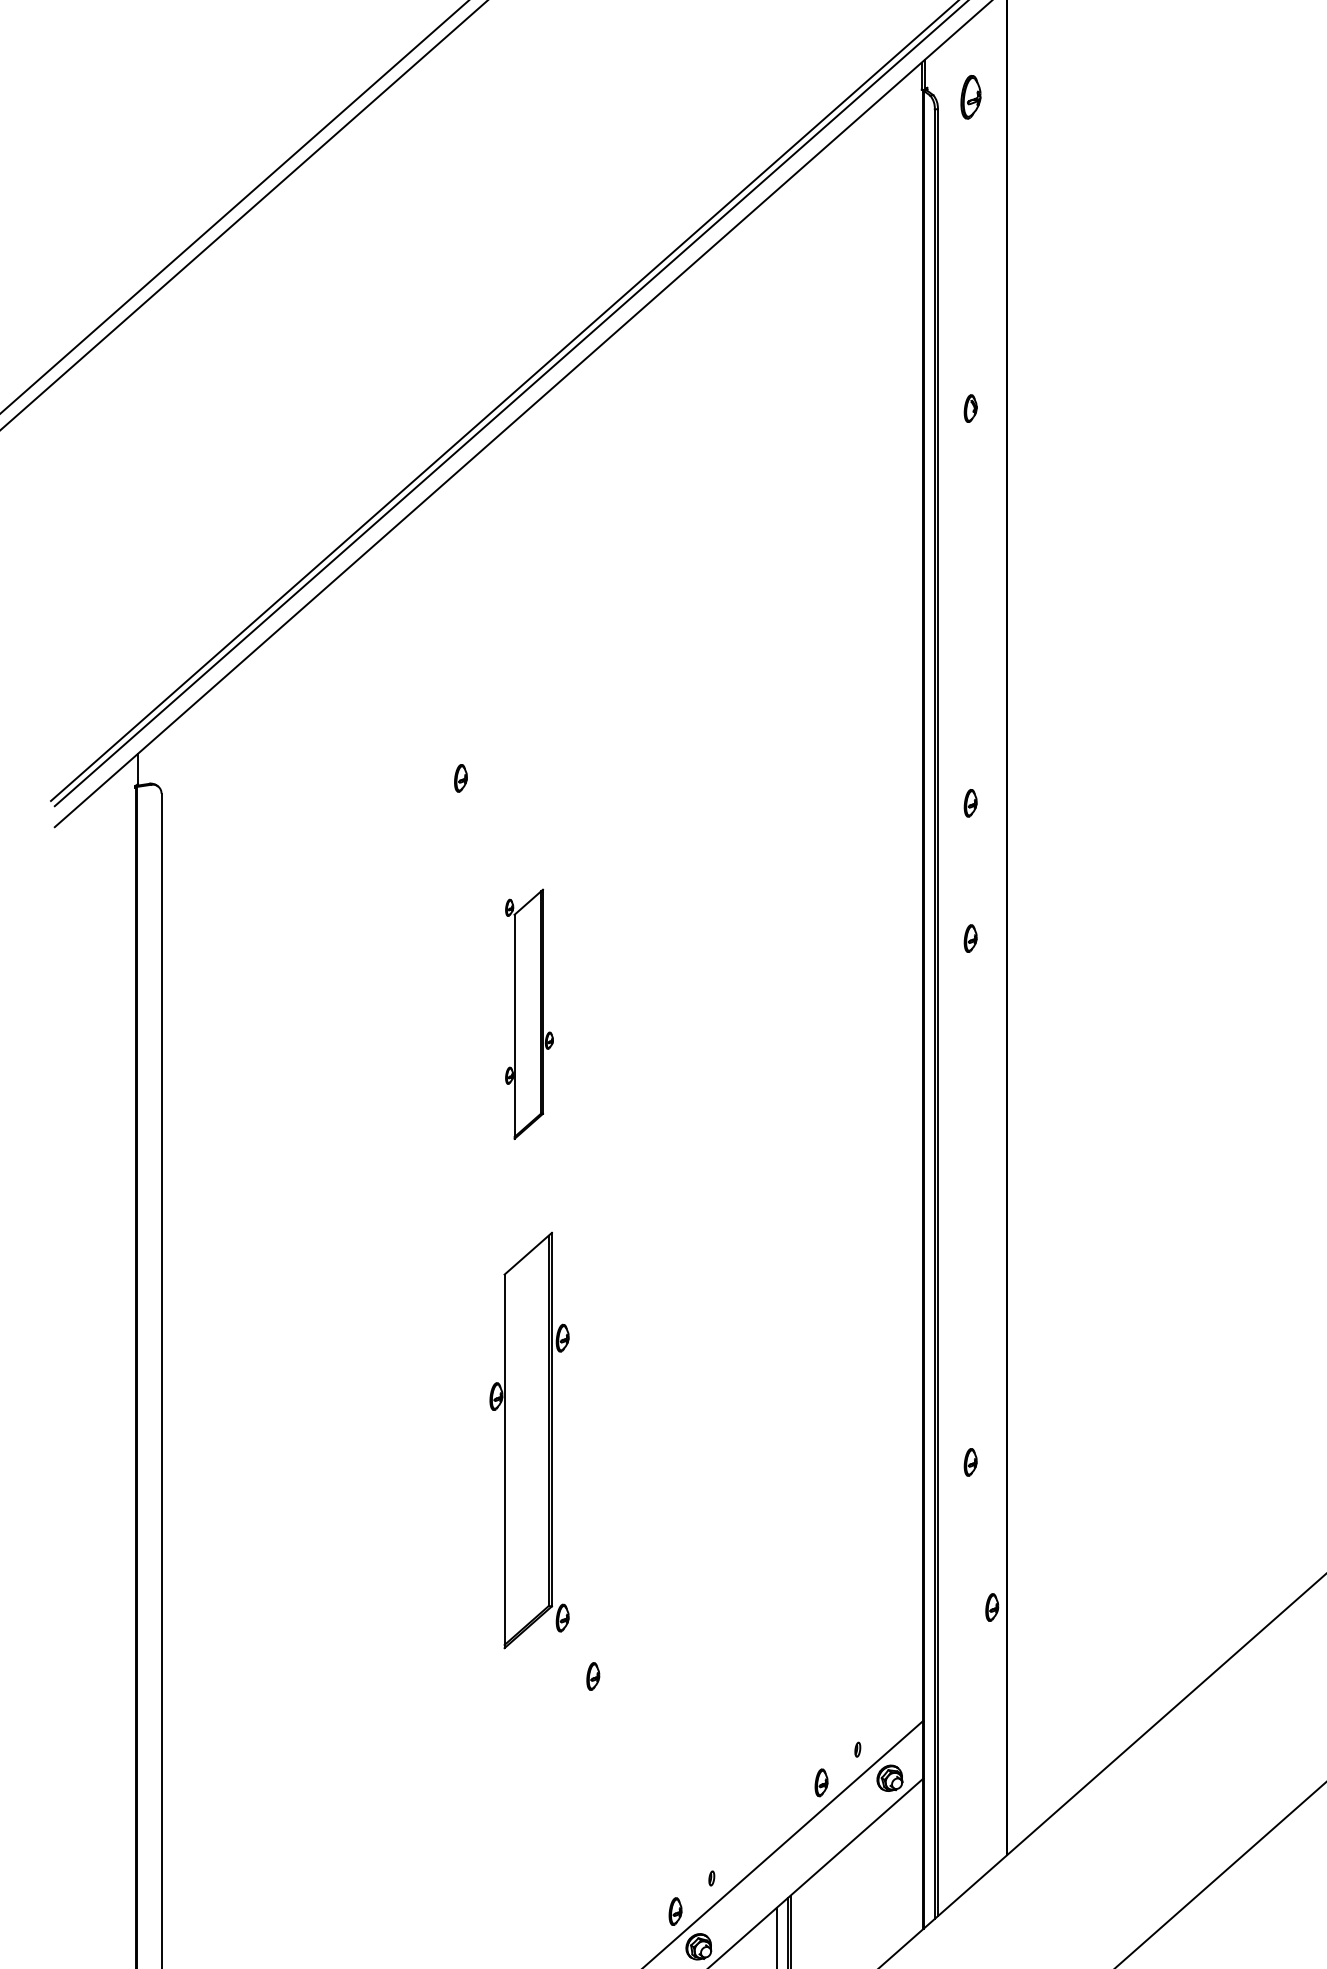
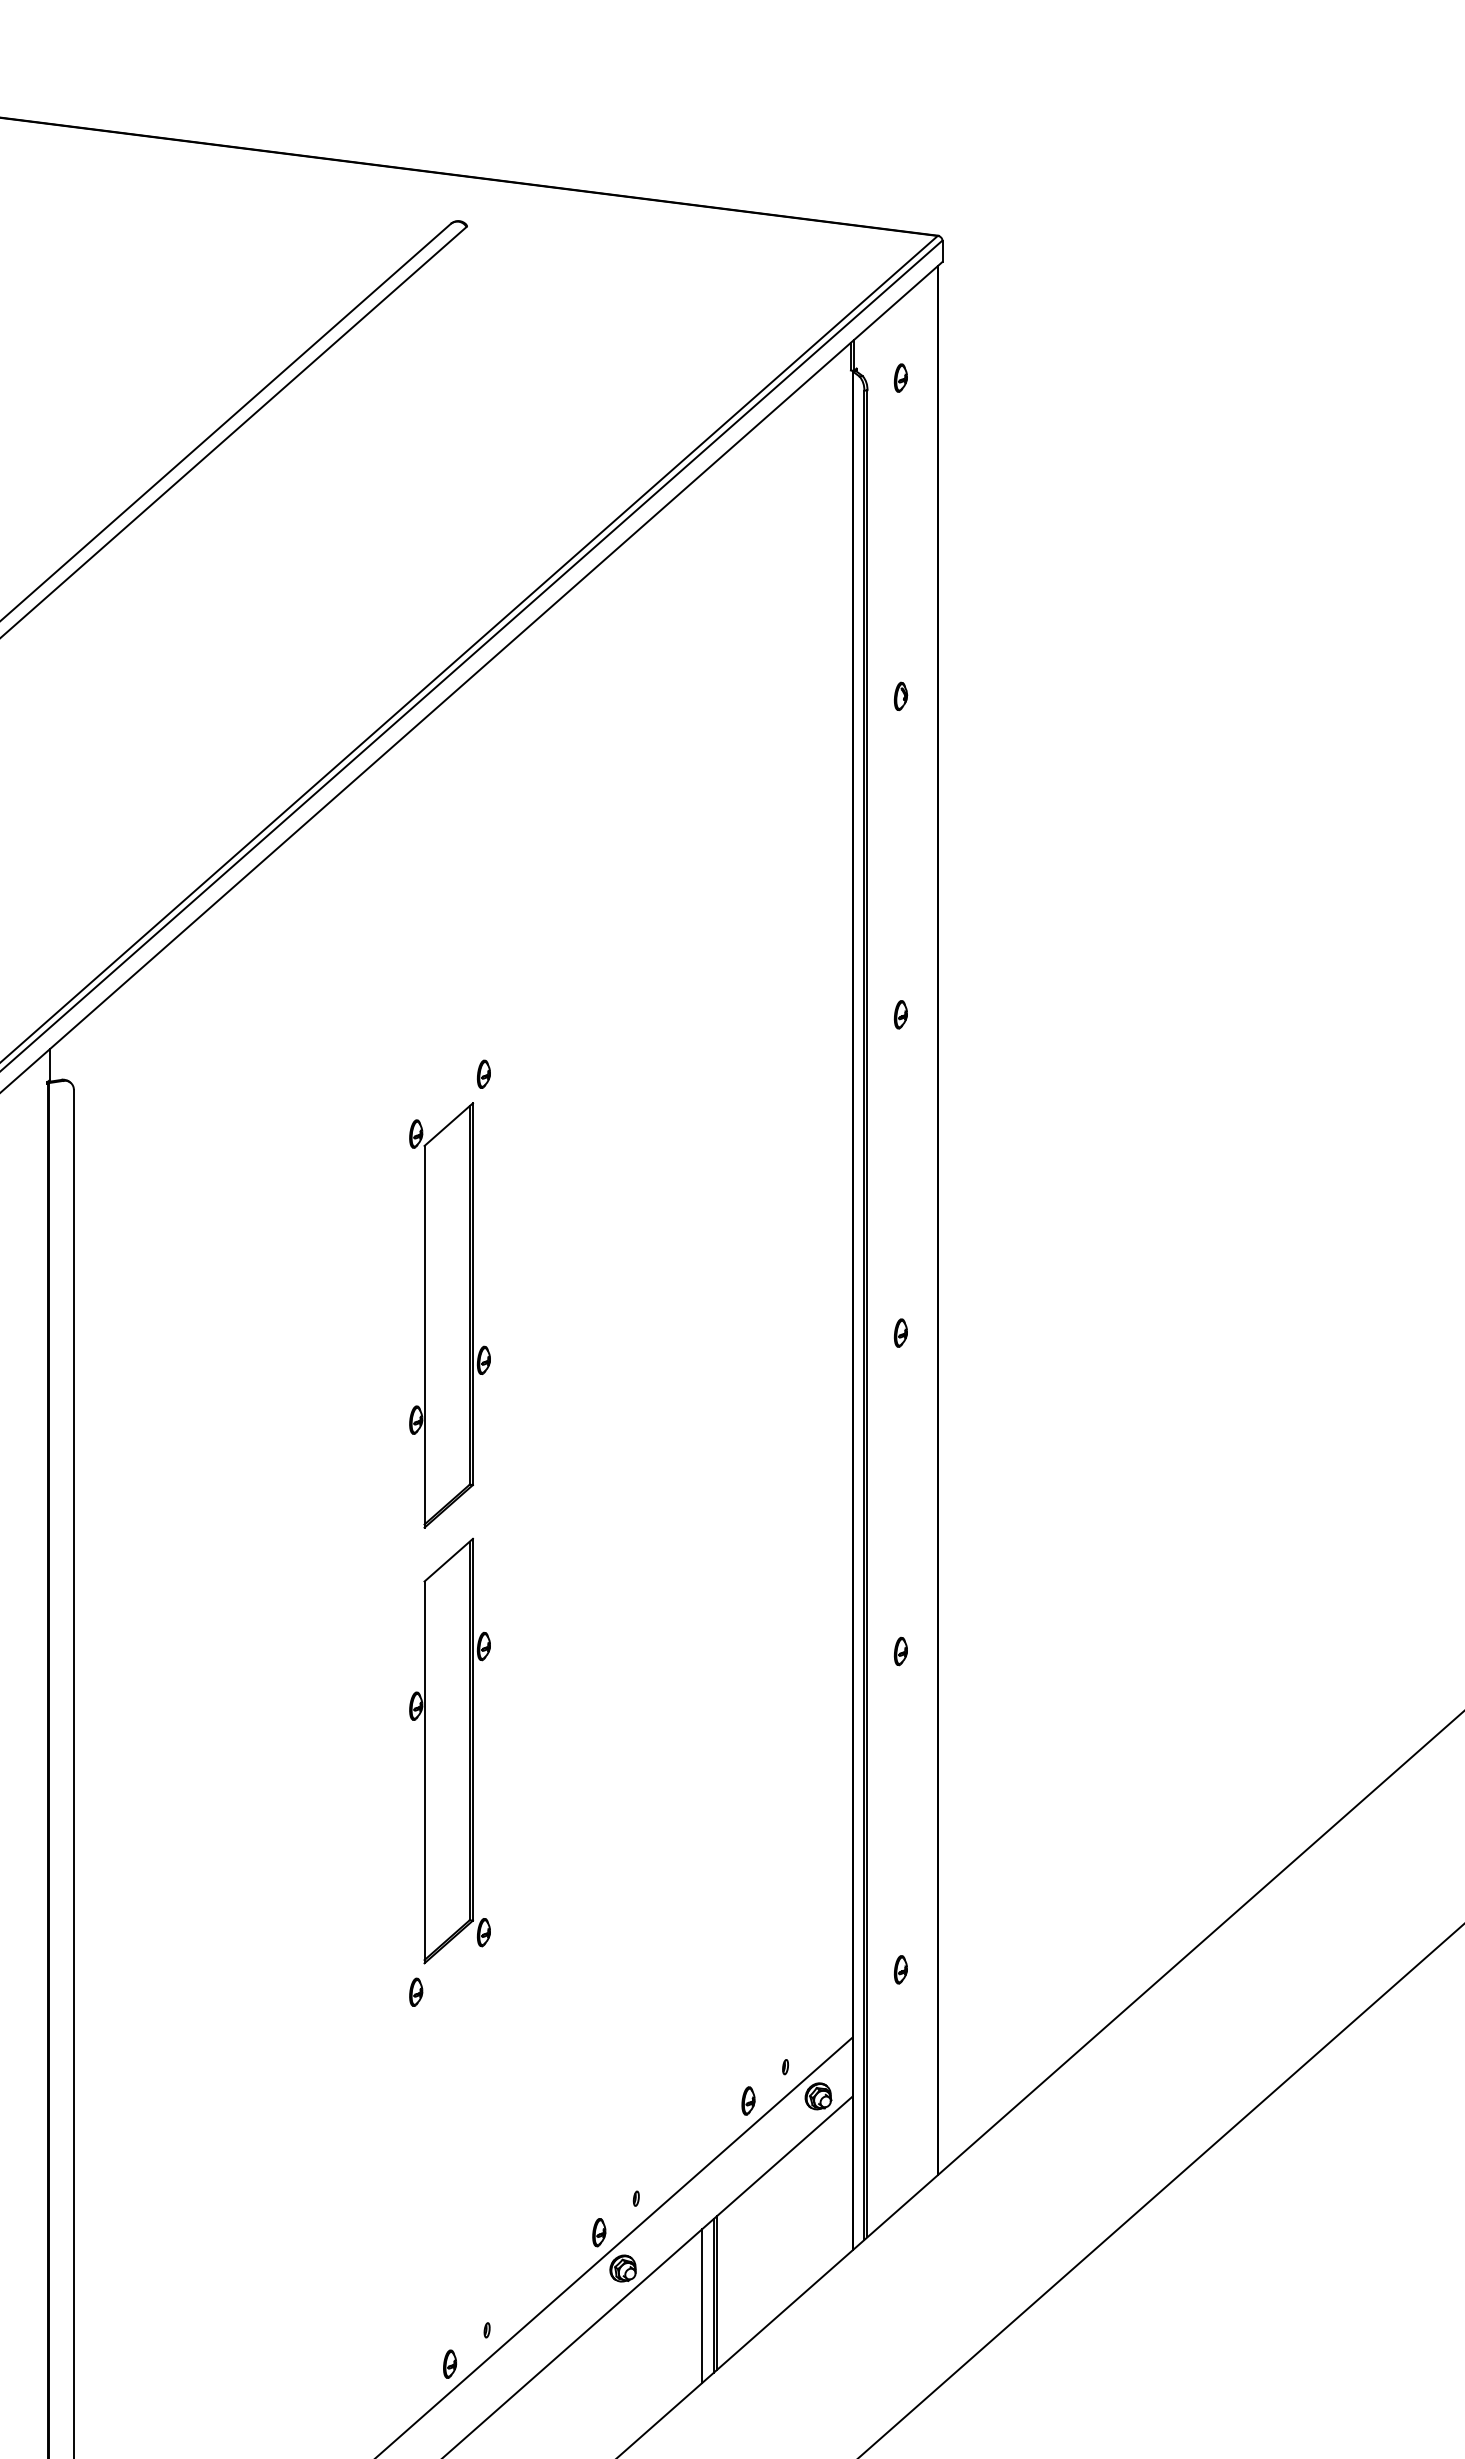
part: (970, 96) -> (900, 377), size x0.62
part: (460, 777) -> (483, 1073), moved
part: (970, 802) -> (900, 1014), moved
part: (970, 938) -> (900, 1332), moved
part: (529, 1014) -> (449, 1315), size x1.67
part: (970, 1462) -> (900, 1651), moved
part: (991, 1607) -> (900, 1969), moved
part: (593, 1675) -> (416, 1991), moved

